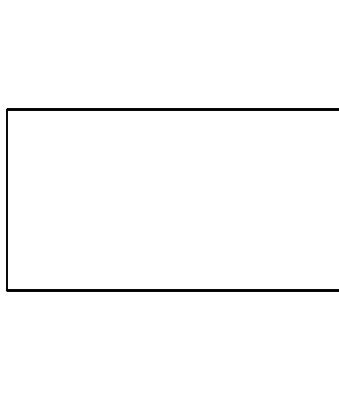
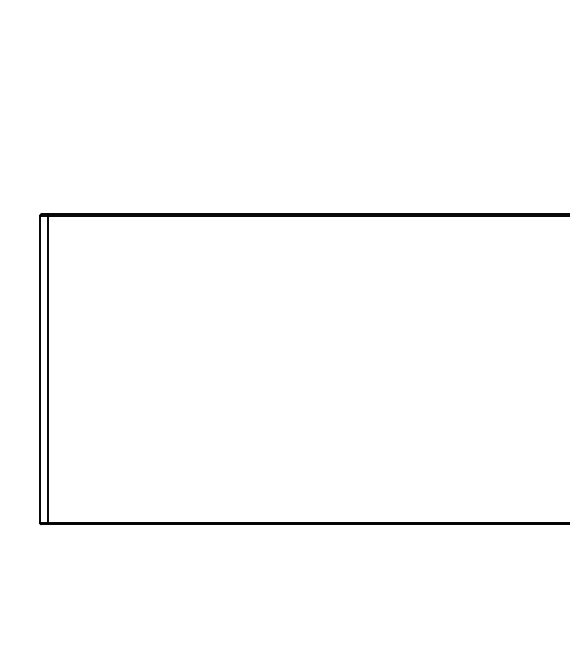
line: (11, 199) -> (47, 368), added

